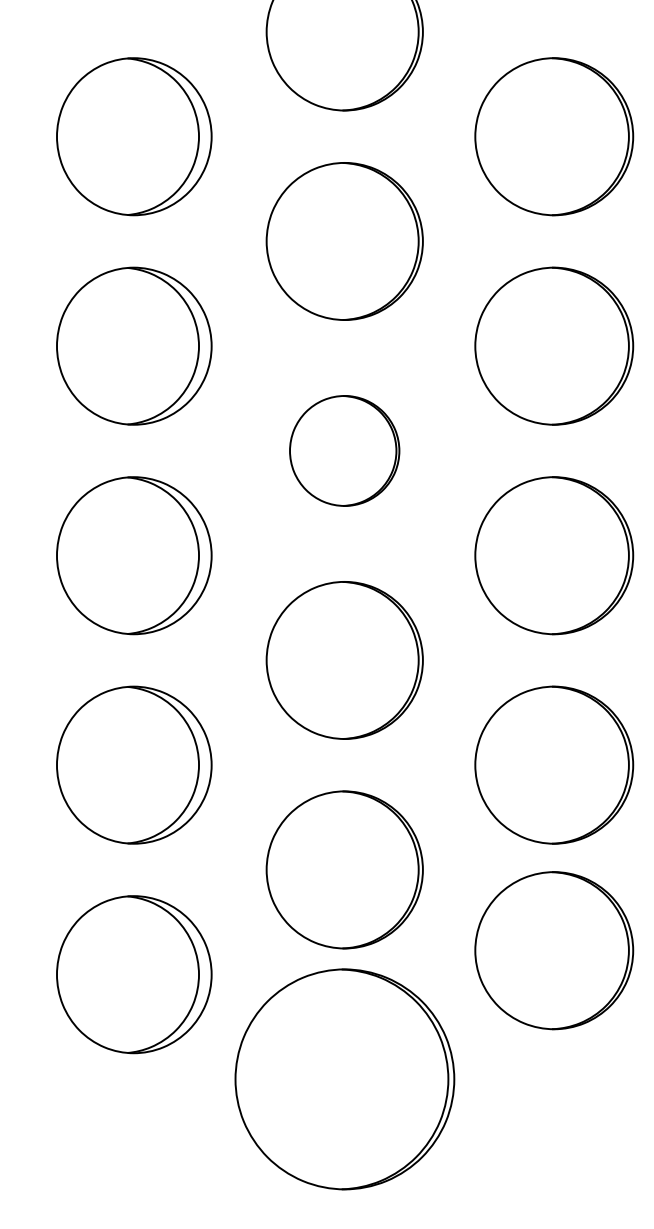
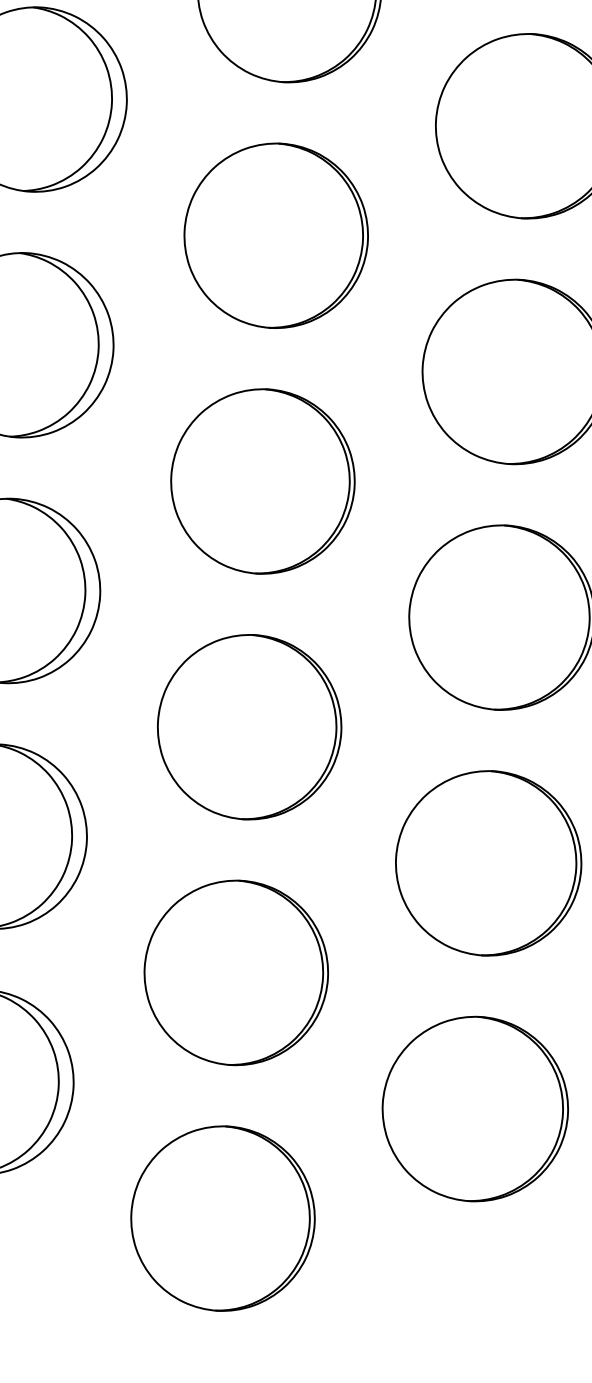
part: (344, 450) -> (262, 480), size x1.43
part: (554, 950) -> (475, 1108), moved
part: (344, 1079) -> (222, 1218), size x0.71

